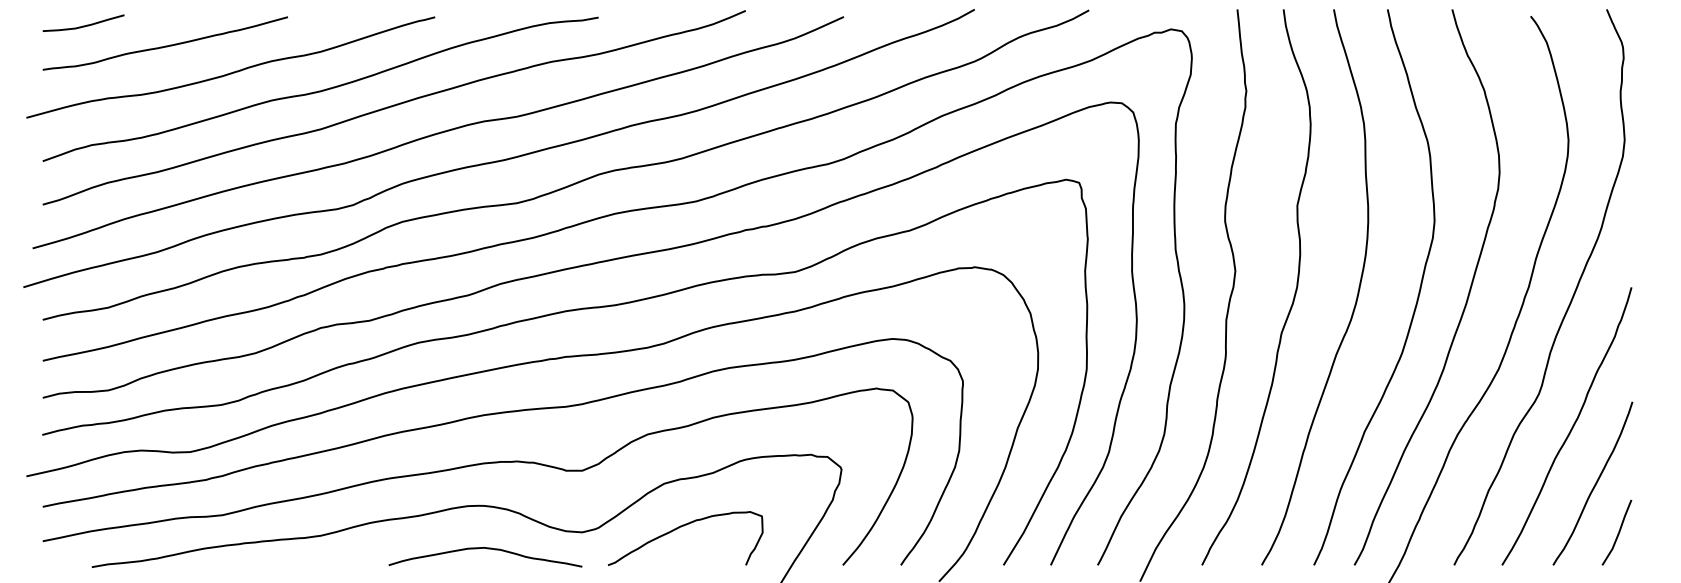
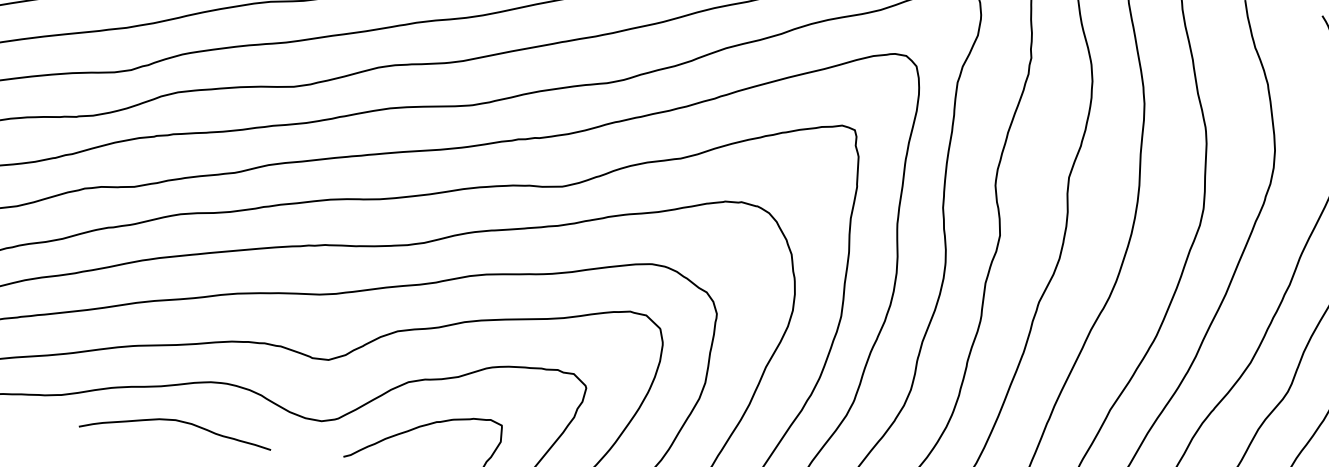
curve: (487, 549) -> (178, 422), moved

